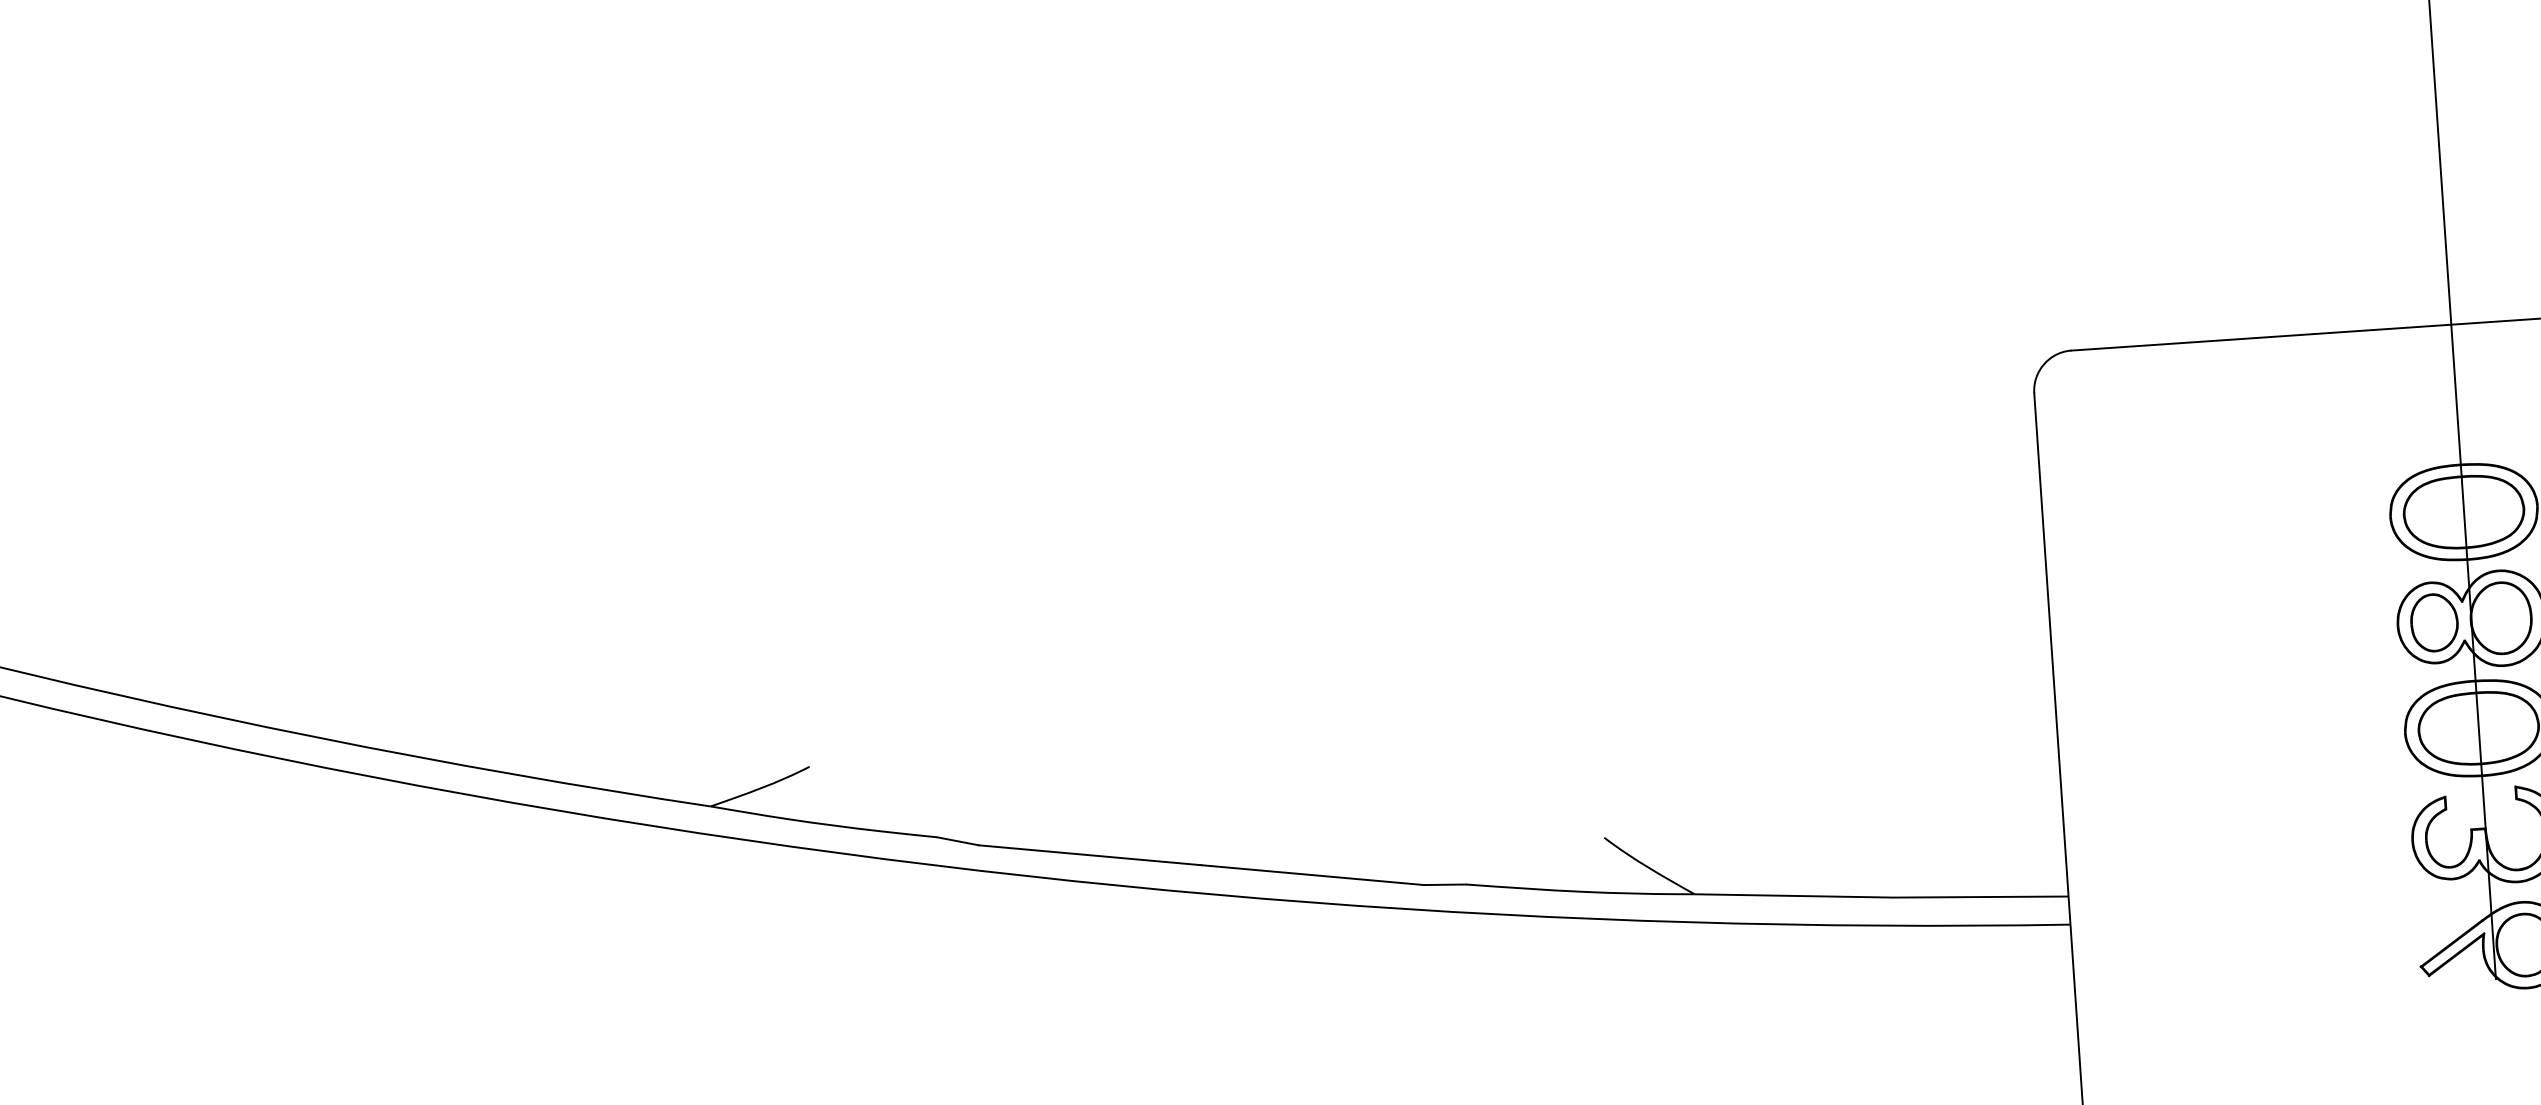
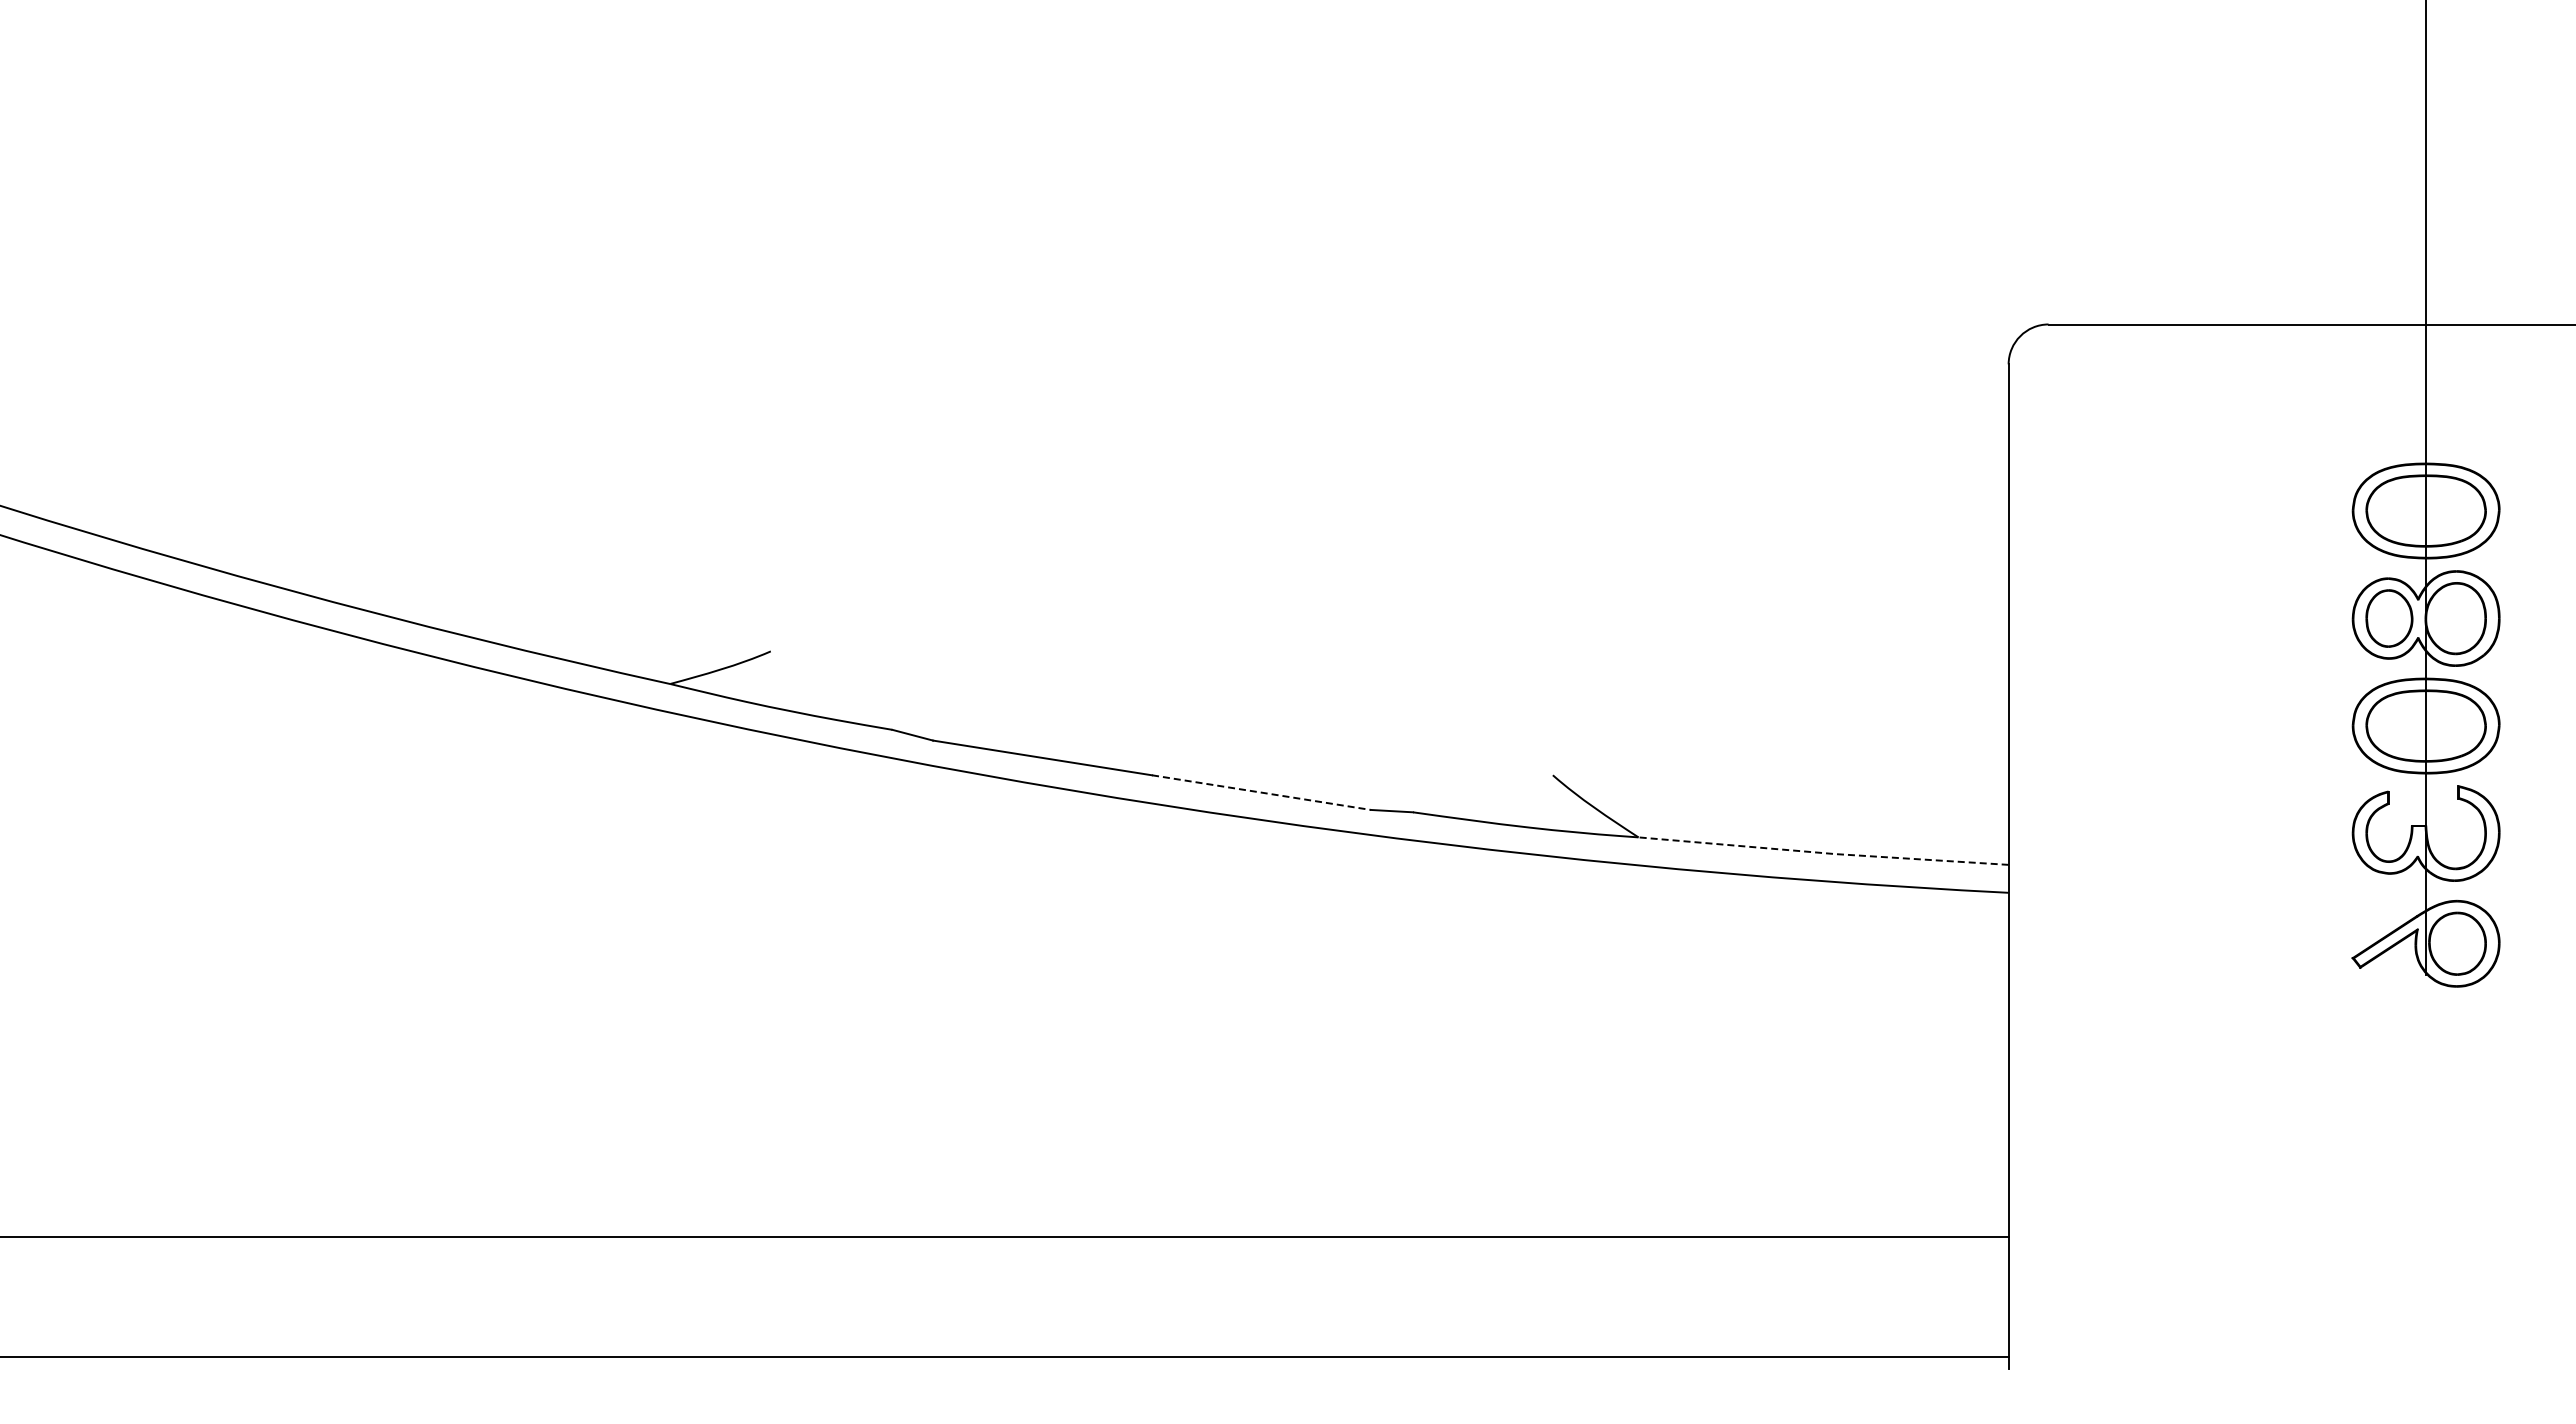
line: (1312, 874) -> (1261, 792), solid -> dashed
line: (1881, 897) -> (1823, 853), solid -> dashed

